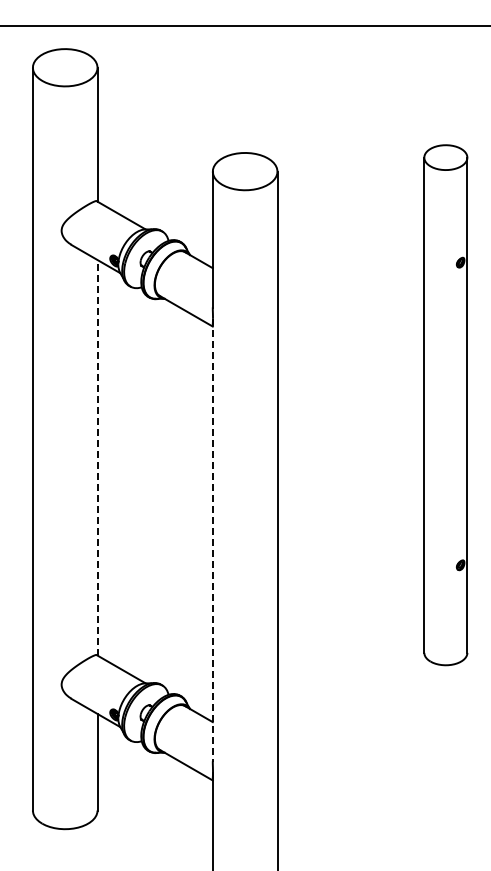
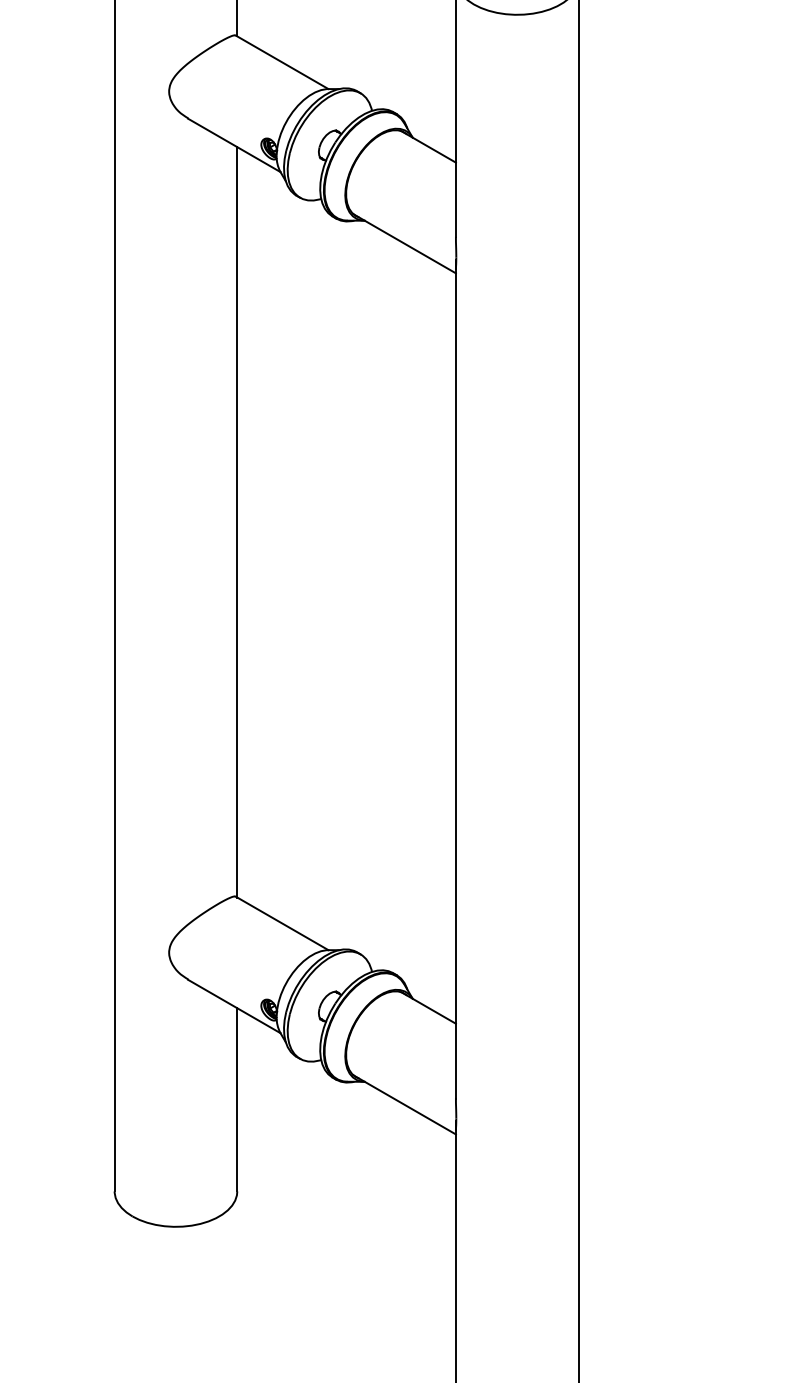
line: (97, 457) -> (237, 521), dashed -> solid
line: (212, 540) -> (455, 679), dashed -> solid

